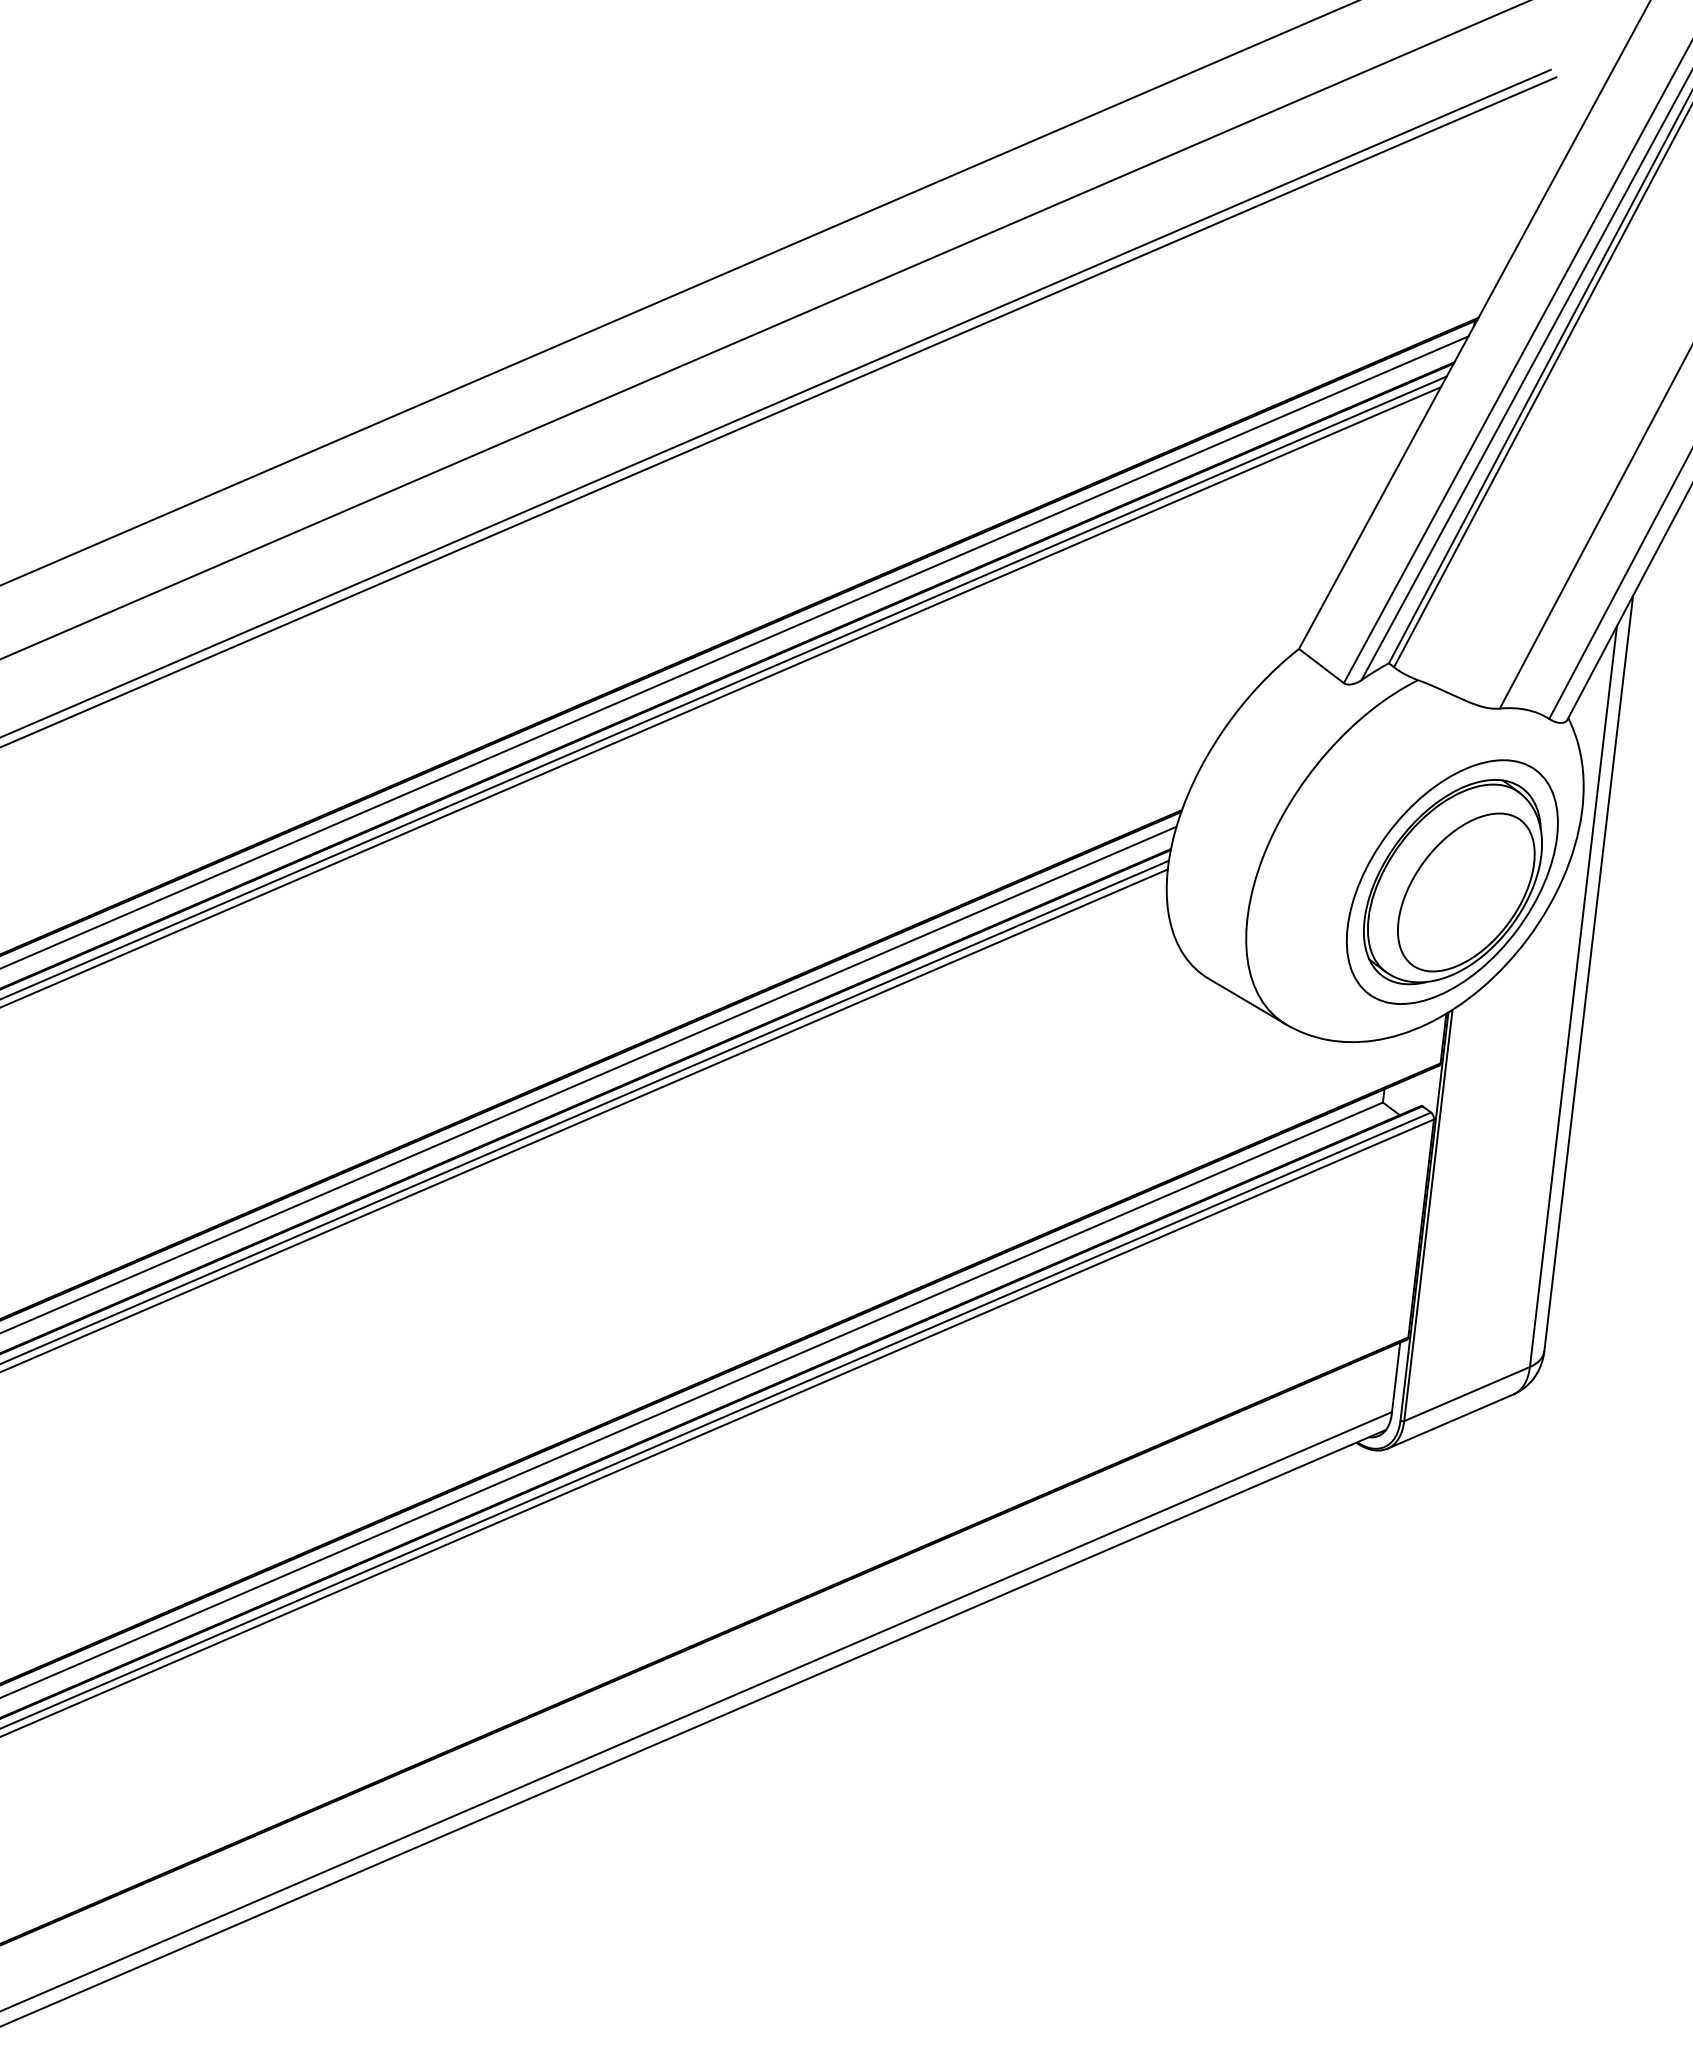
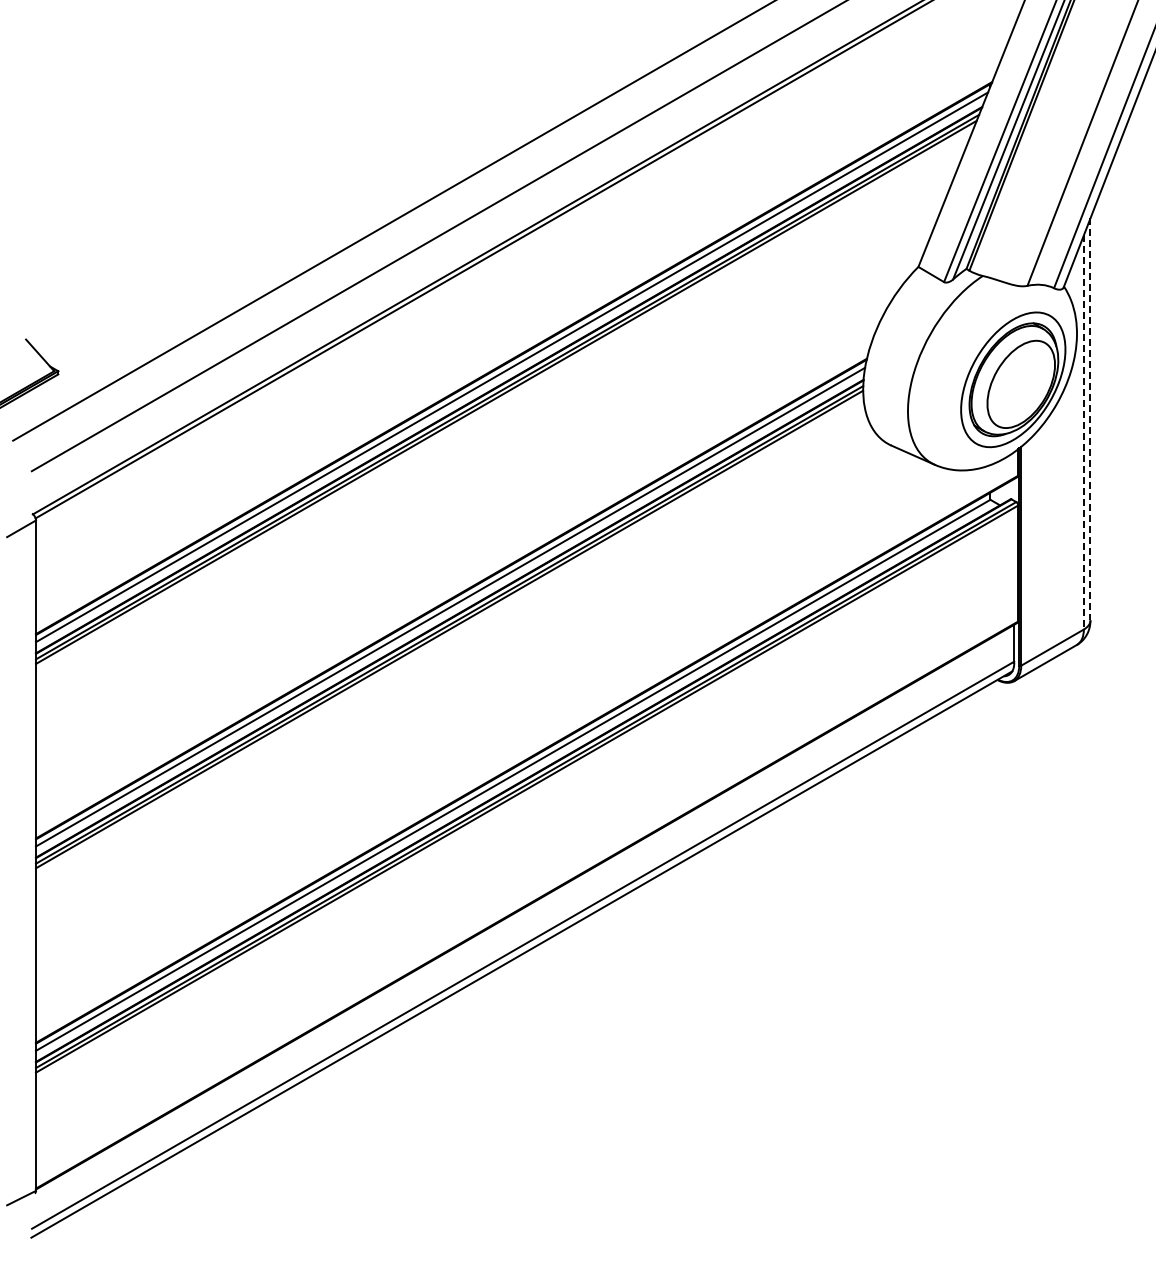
line: (1588, 973) -> (1090, 419), solid -> dashed
line: (1572, 996) -> (1083, 432), solid -> dashed

